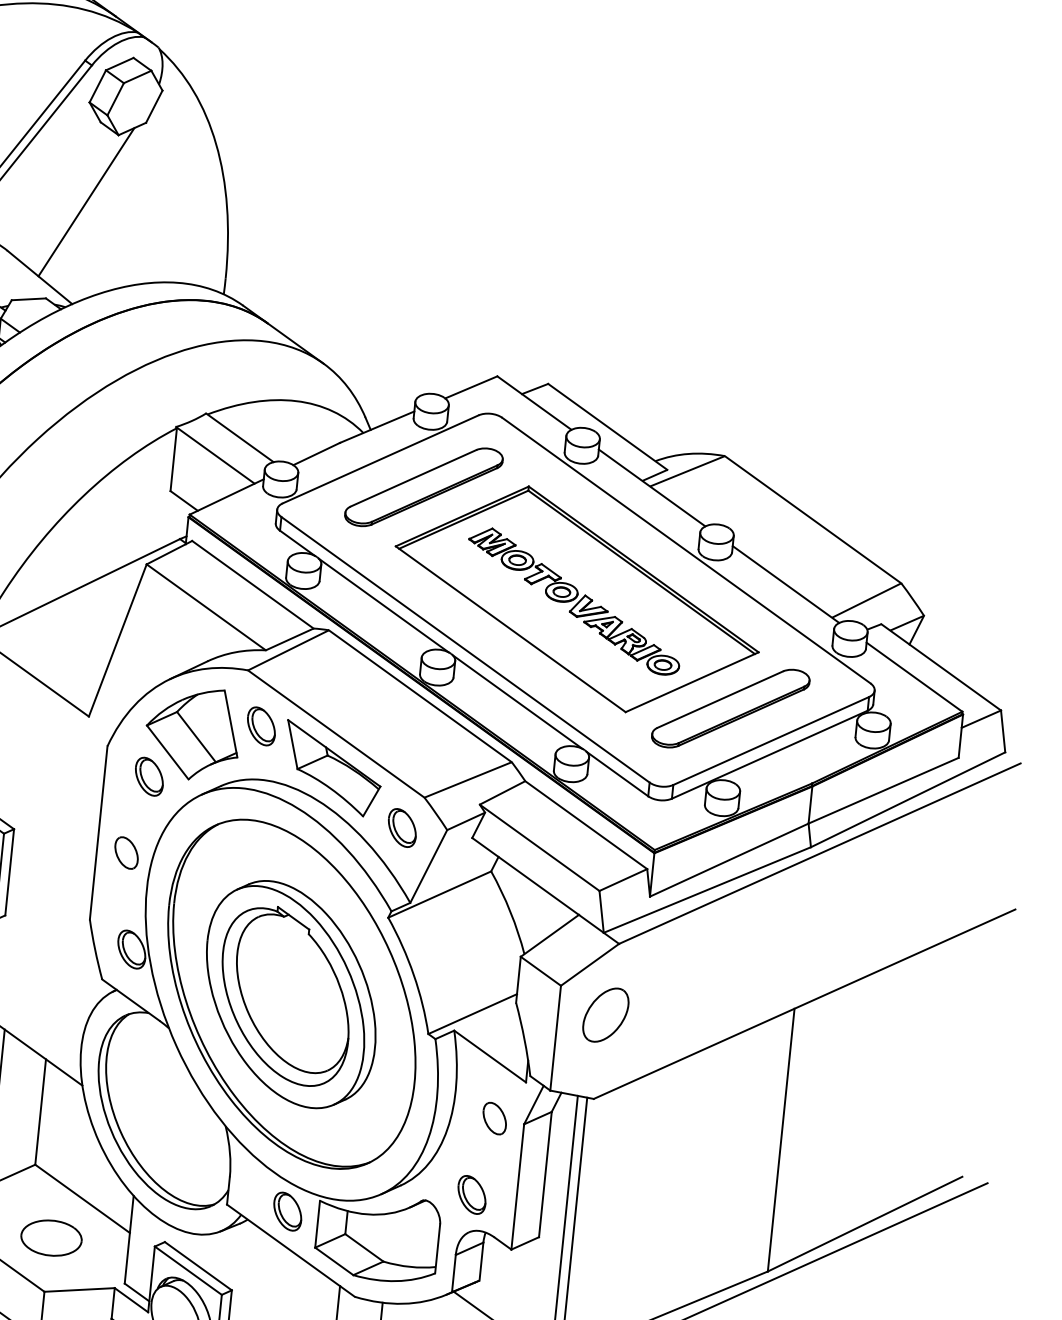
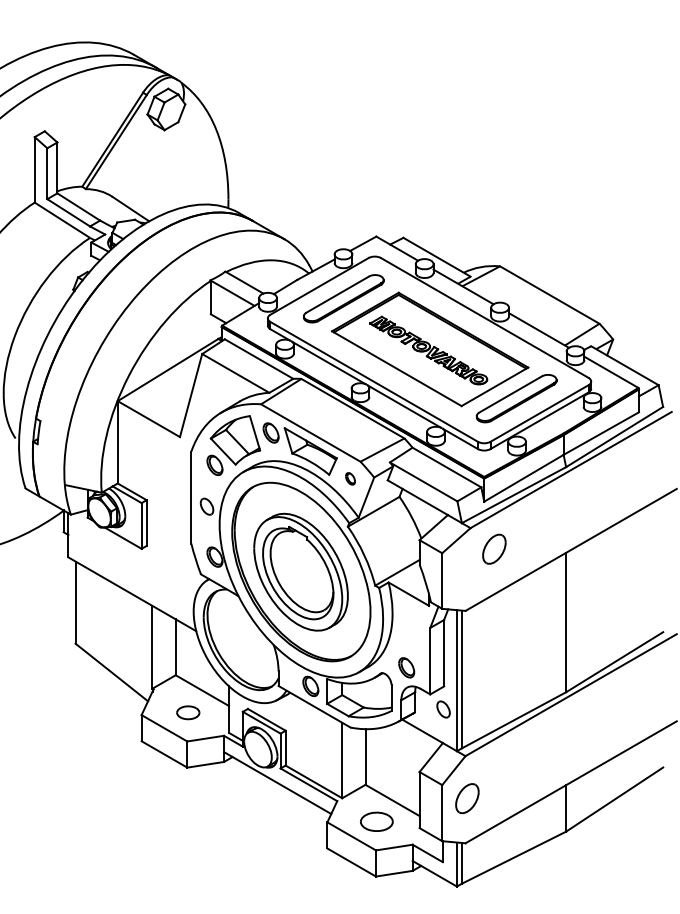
line: (87, 201) -> (151, 166), removed
part: (402, 827) -> (350, 478), size x0.6
part: (606, 1013) -> (494, 548), moved
part: (494, 1118) -> (443, 709), moved
part: (52, 1237) -> (188, 712), size x0.7

